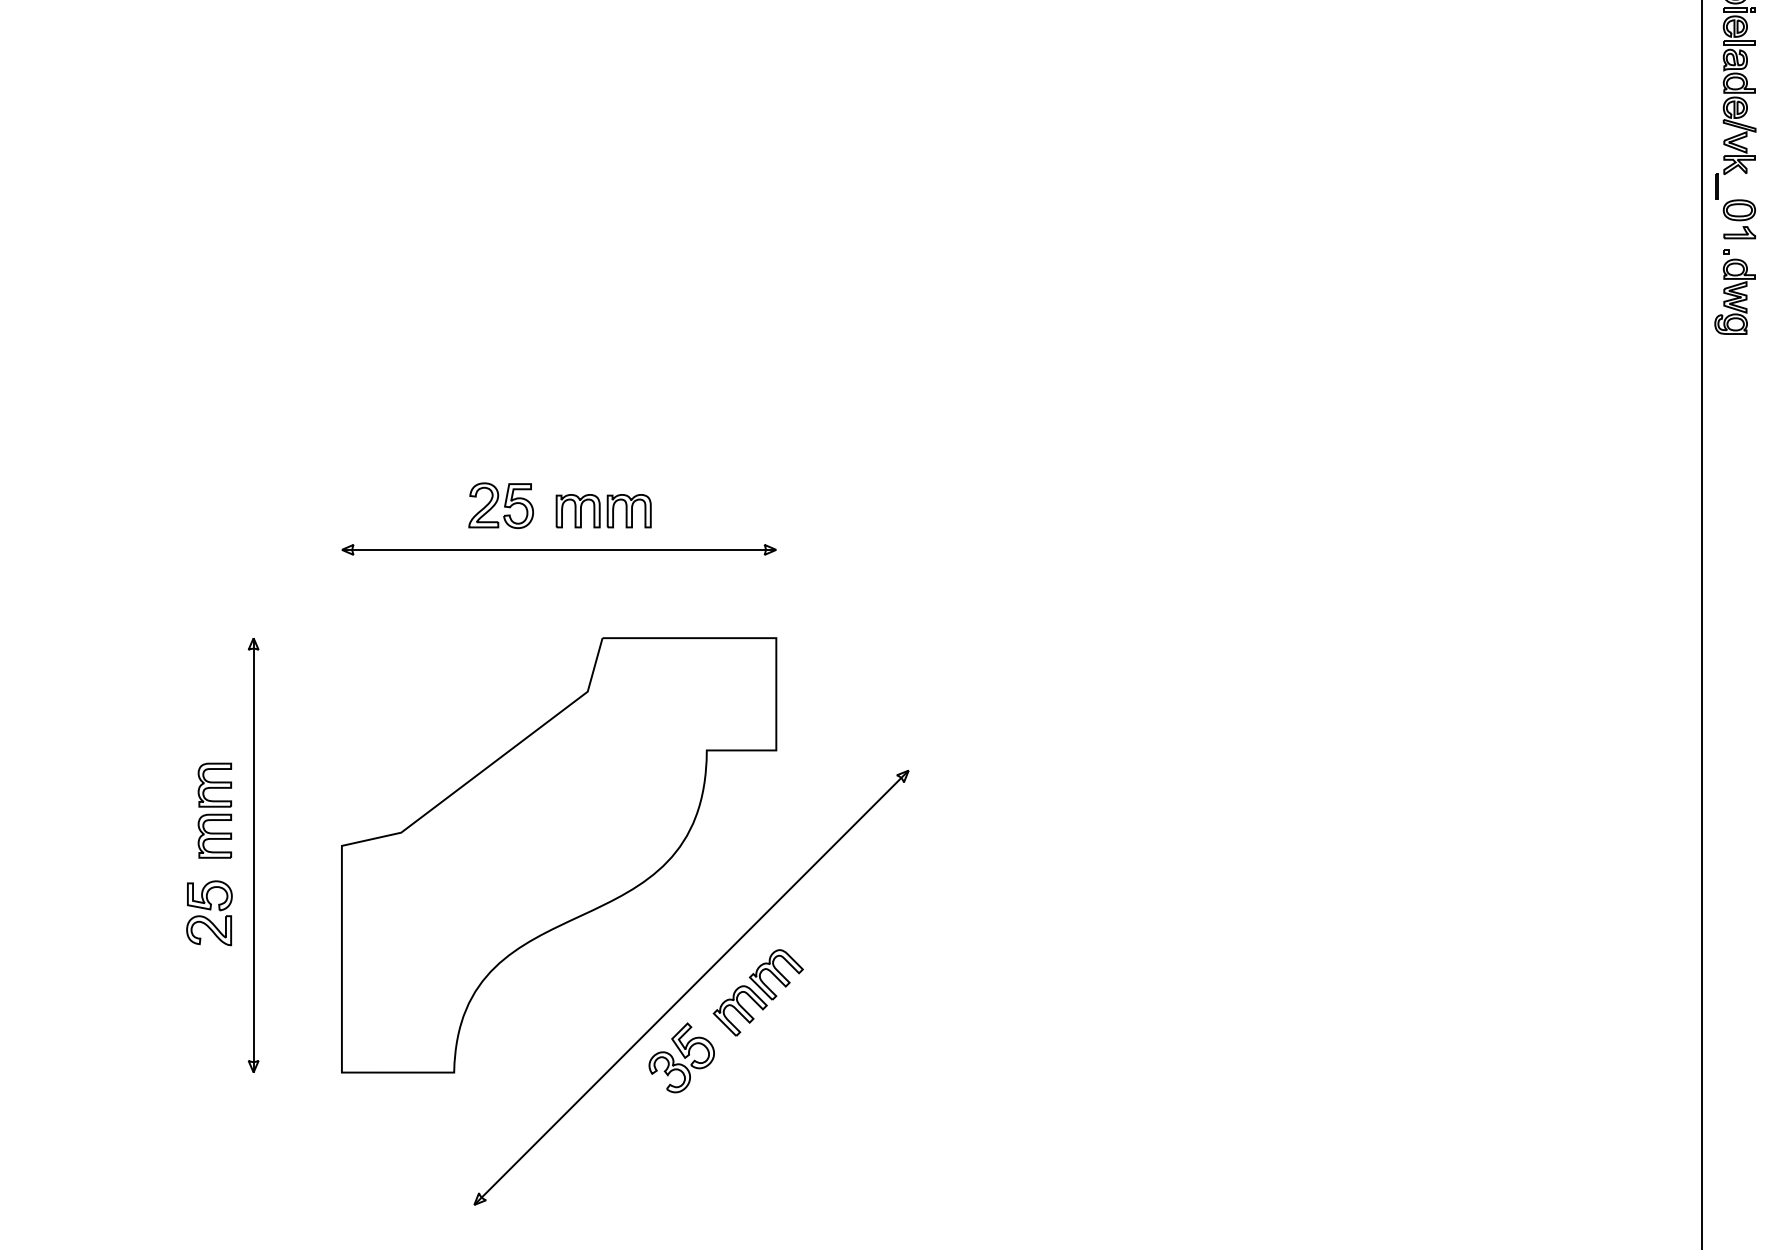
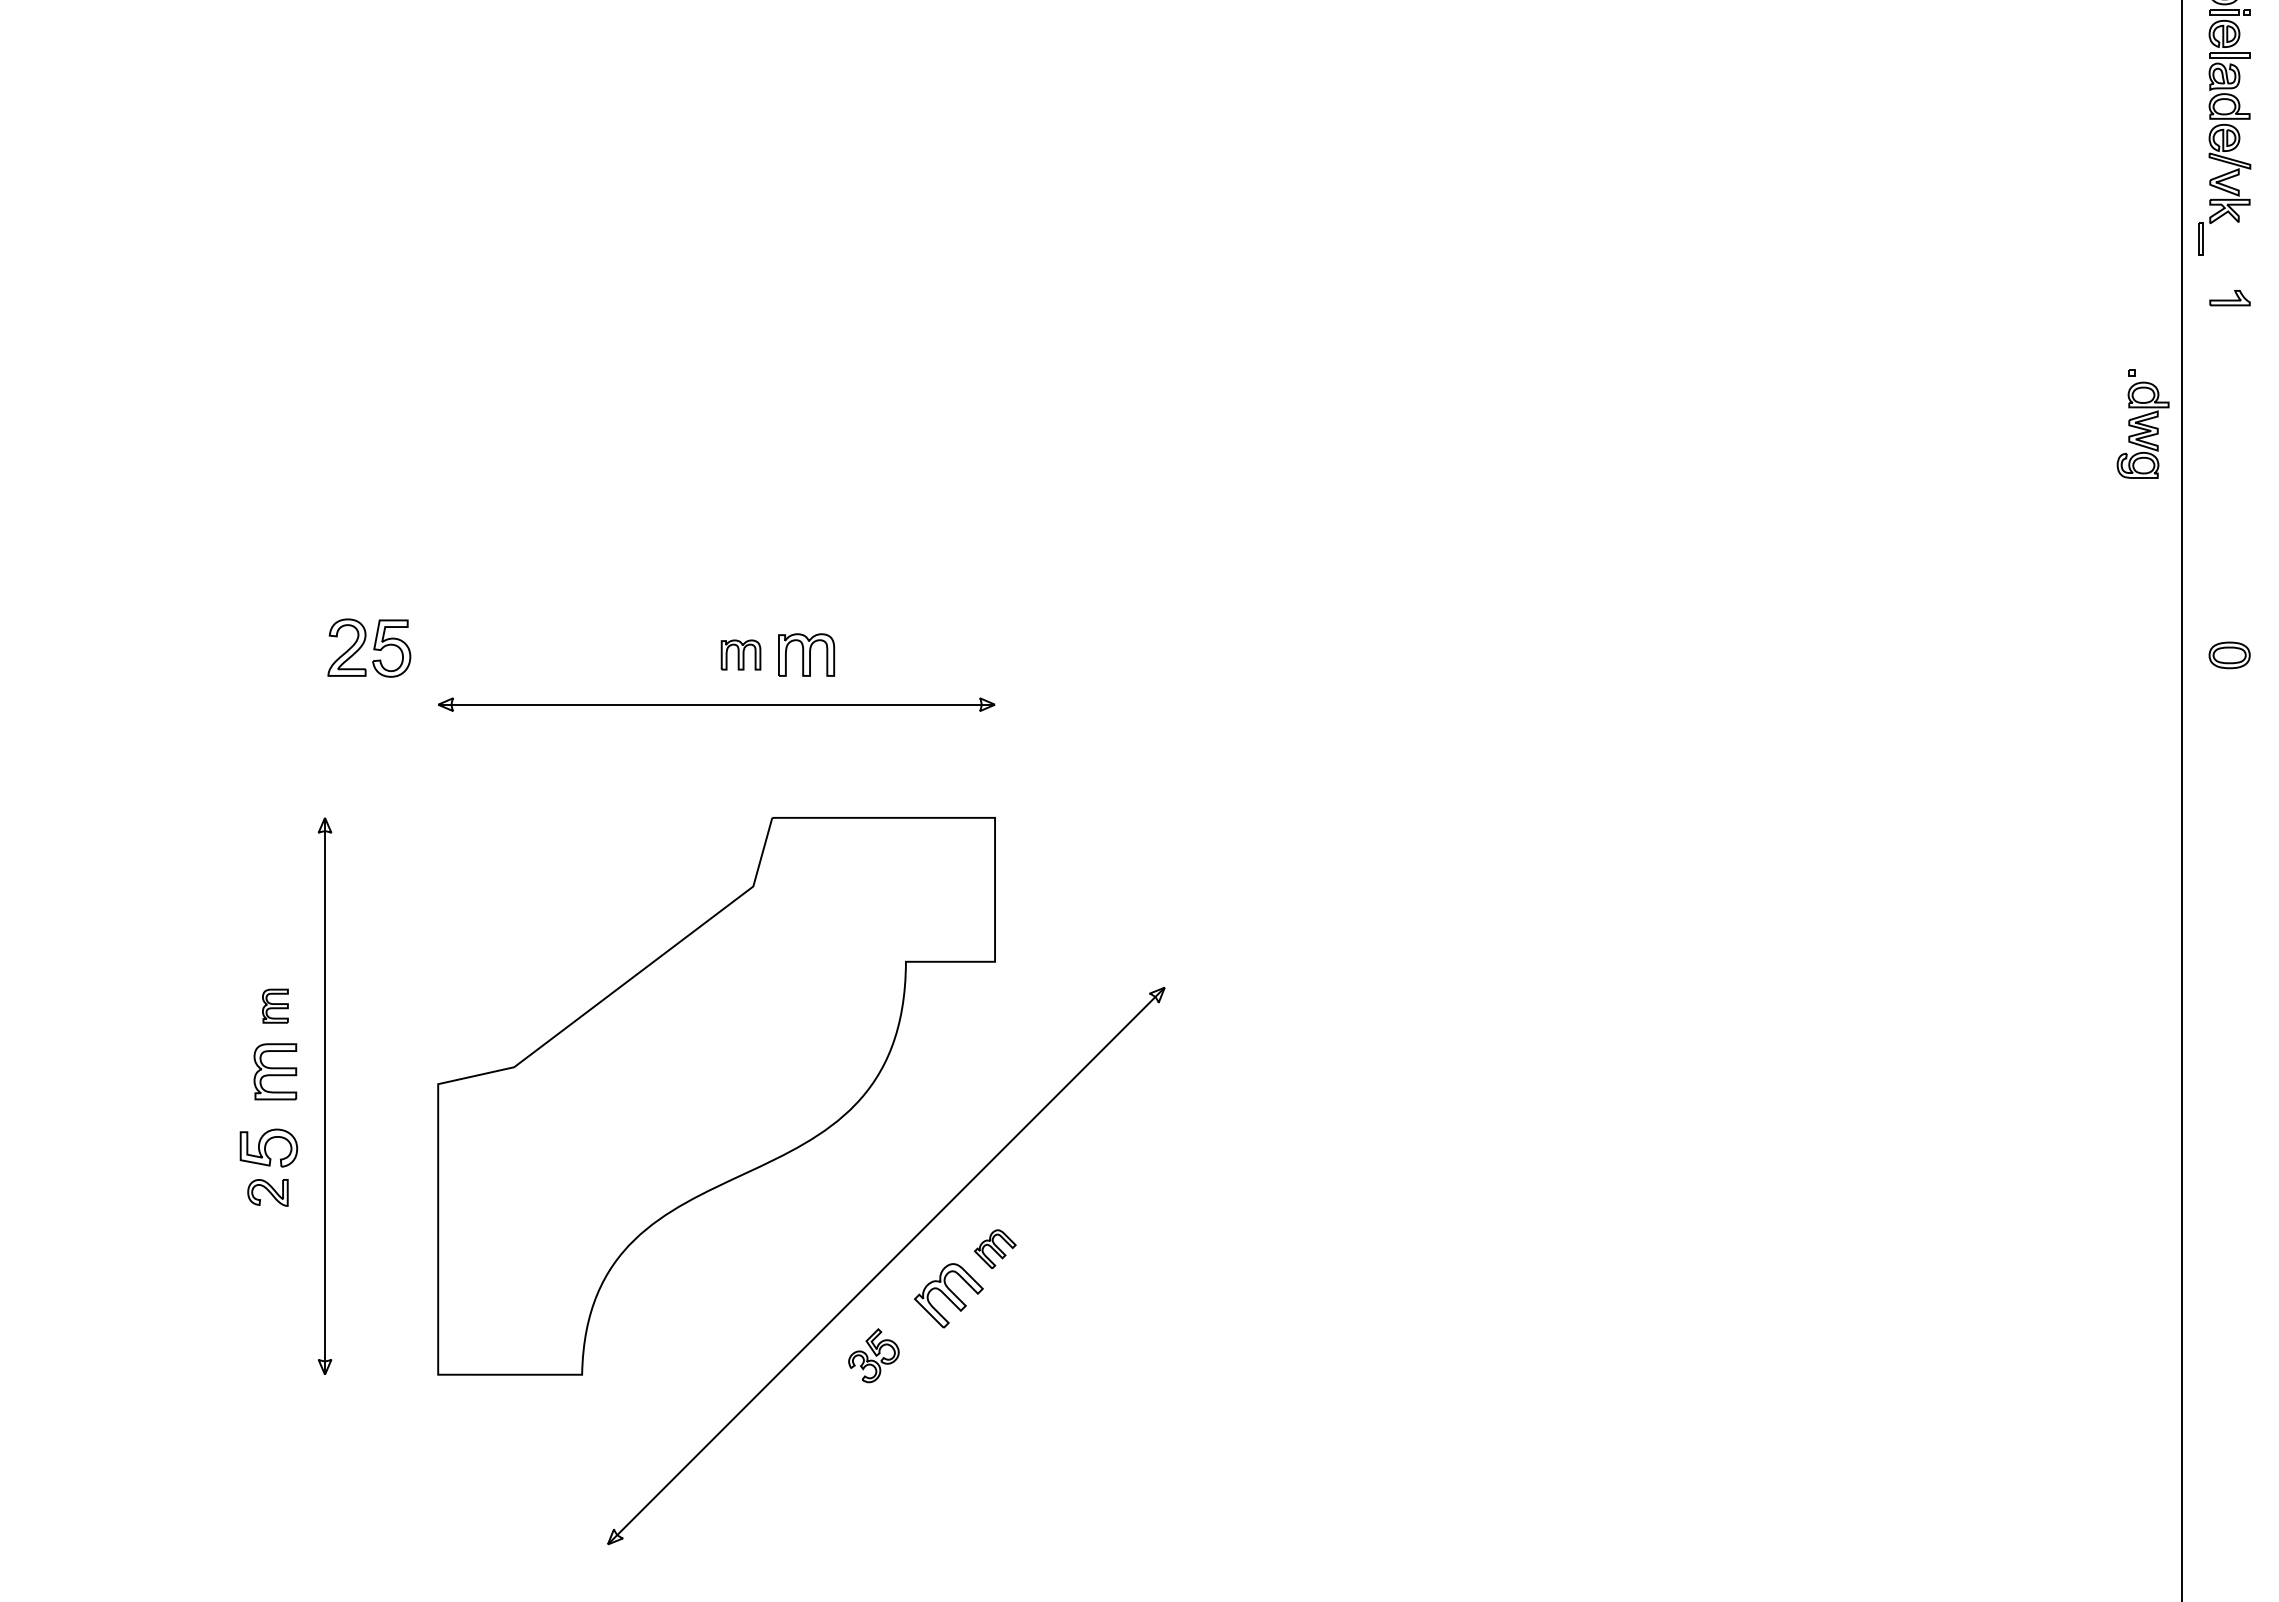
part: (1739, 210) -> (2229, 655), moved
part: (1734, 291) -> (2142, 423), moved
part: (501, 505) -> (369, 647), moved
part: (577, 510) -> (740, 654), size x0.7
part: (214, 784) -> (275, 1005), size x0.6
part: (208, 930) -> (267, 1192), size x0.7
part: (776, 974) -> (995, 1248), size x0.6
part: (681, 1057) -> (873, 1355), size x0.6

